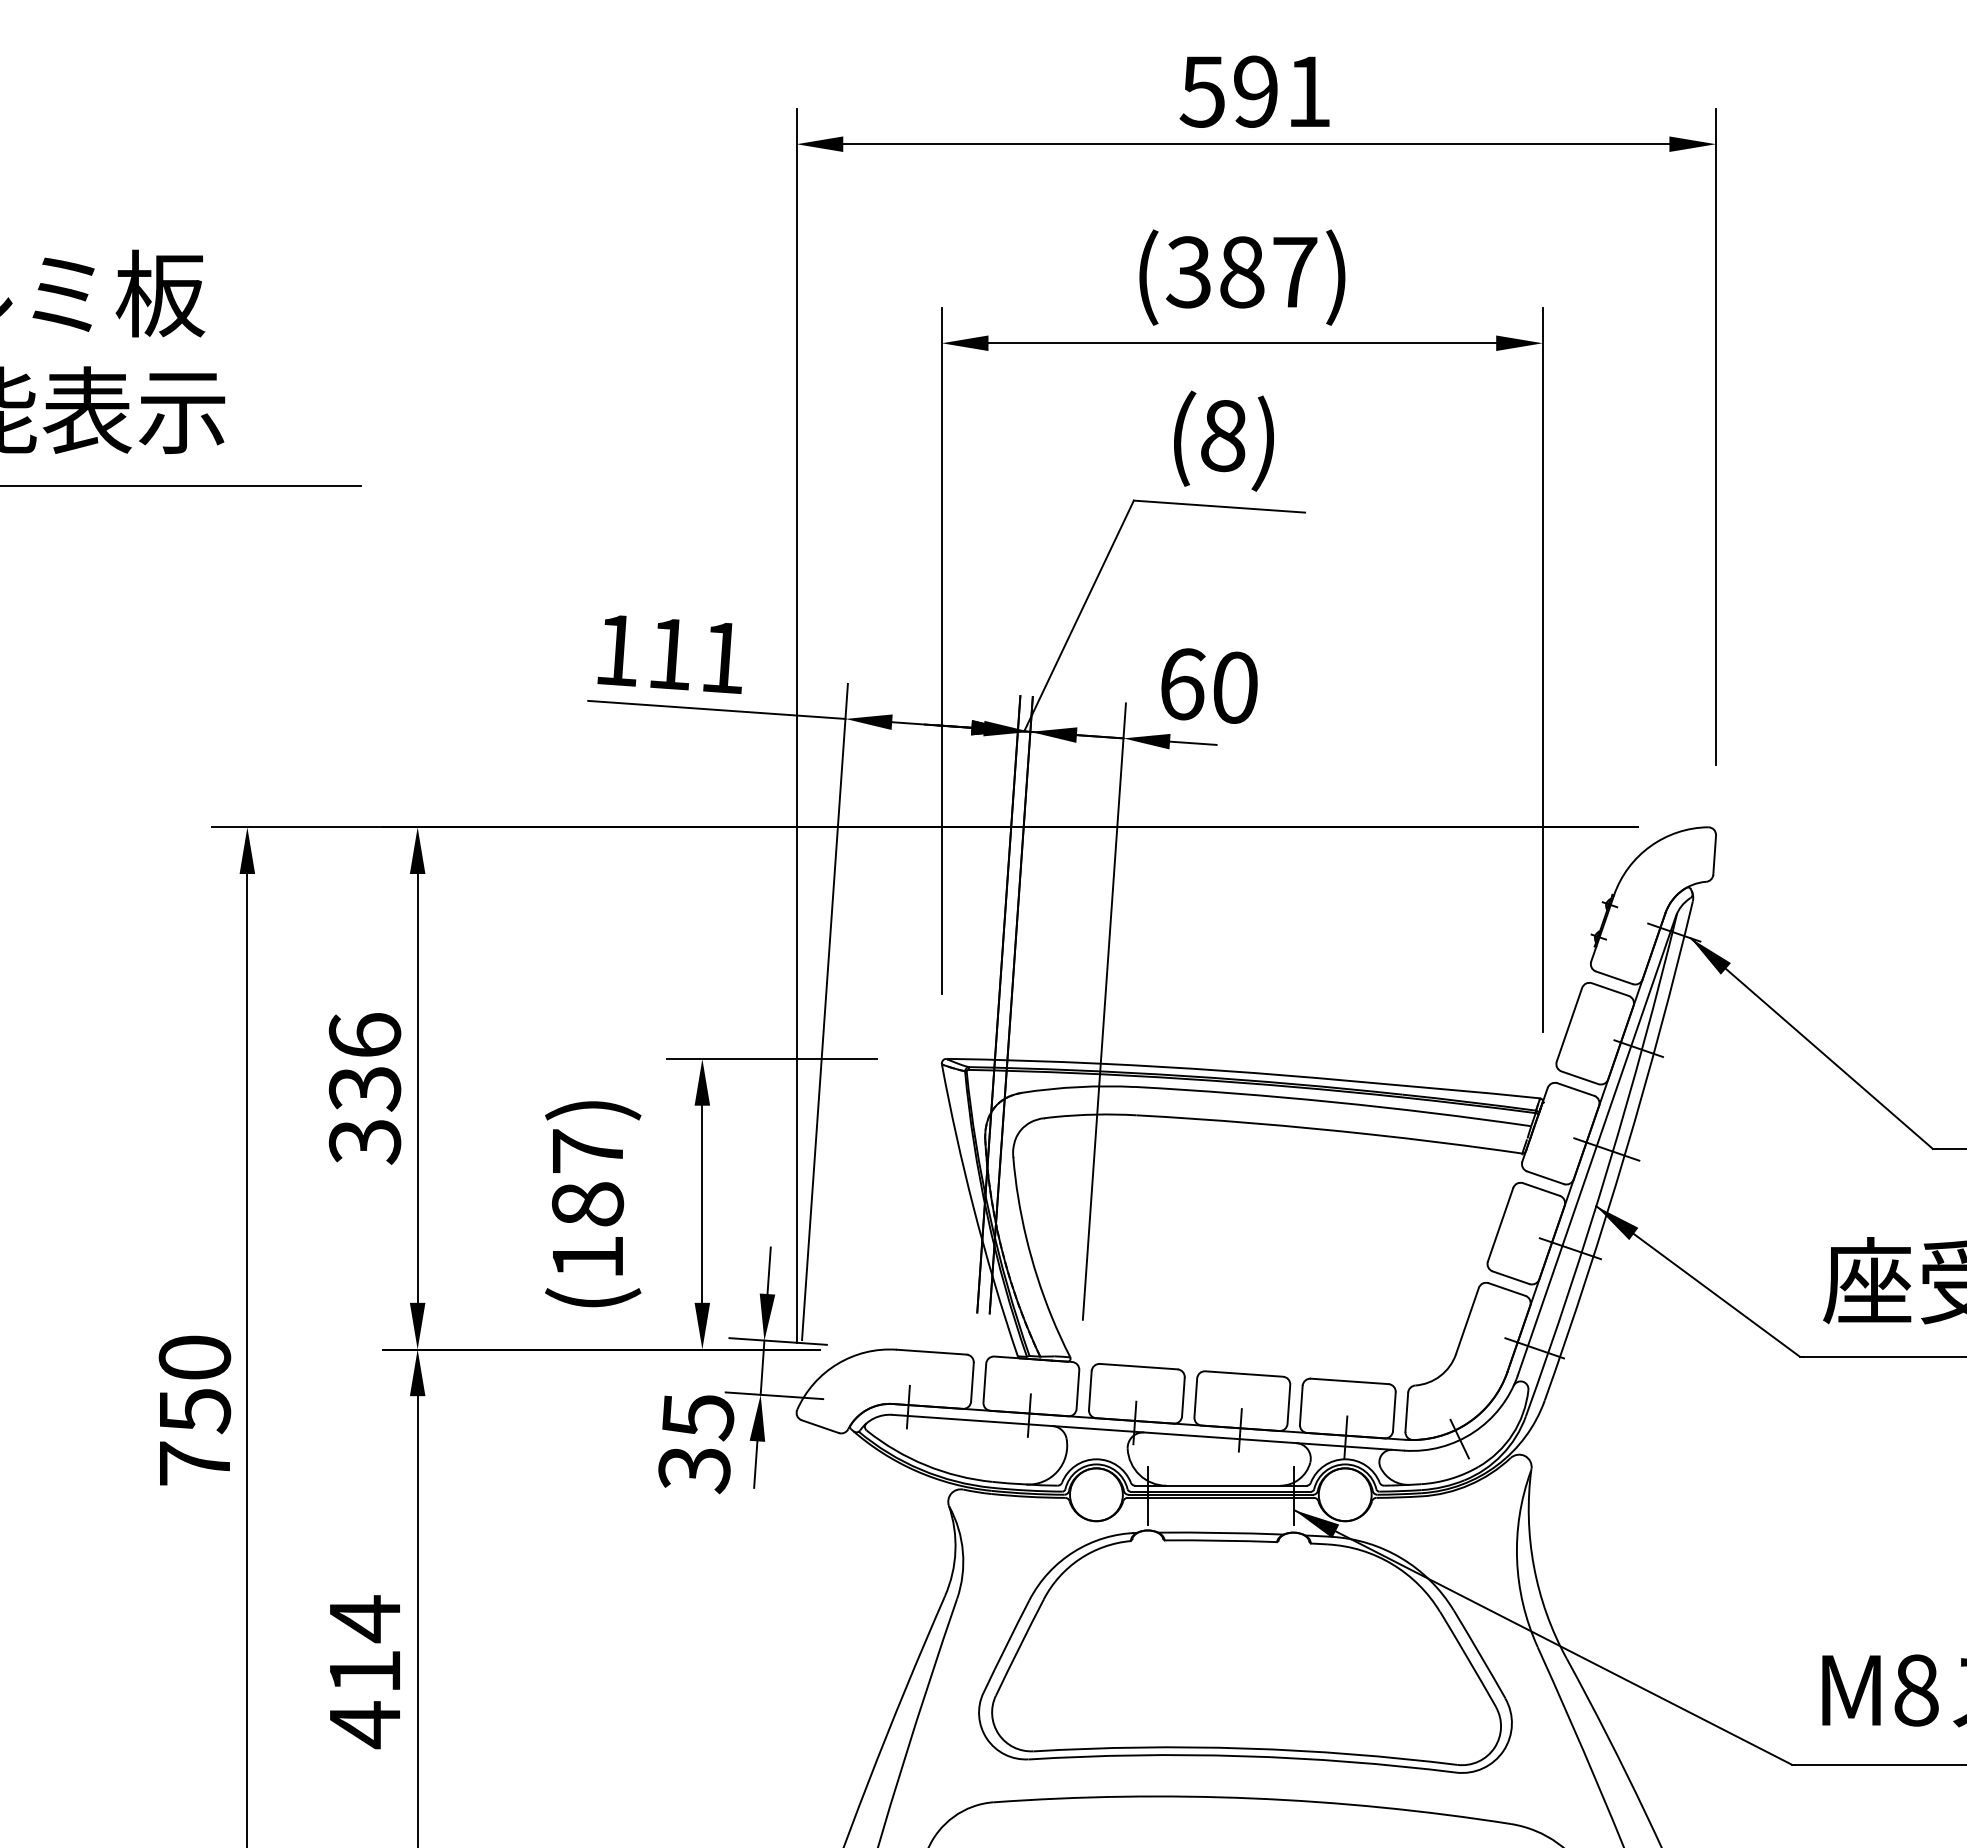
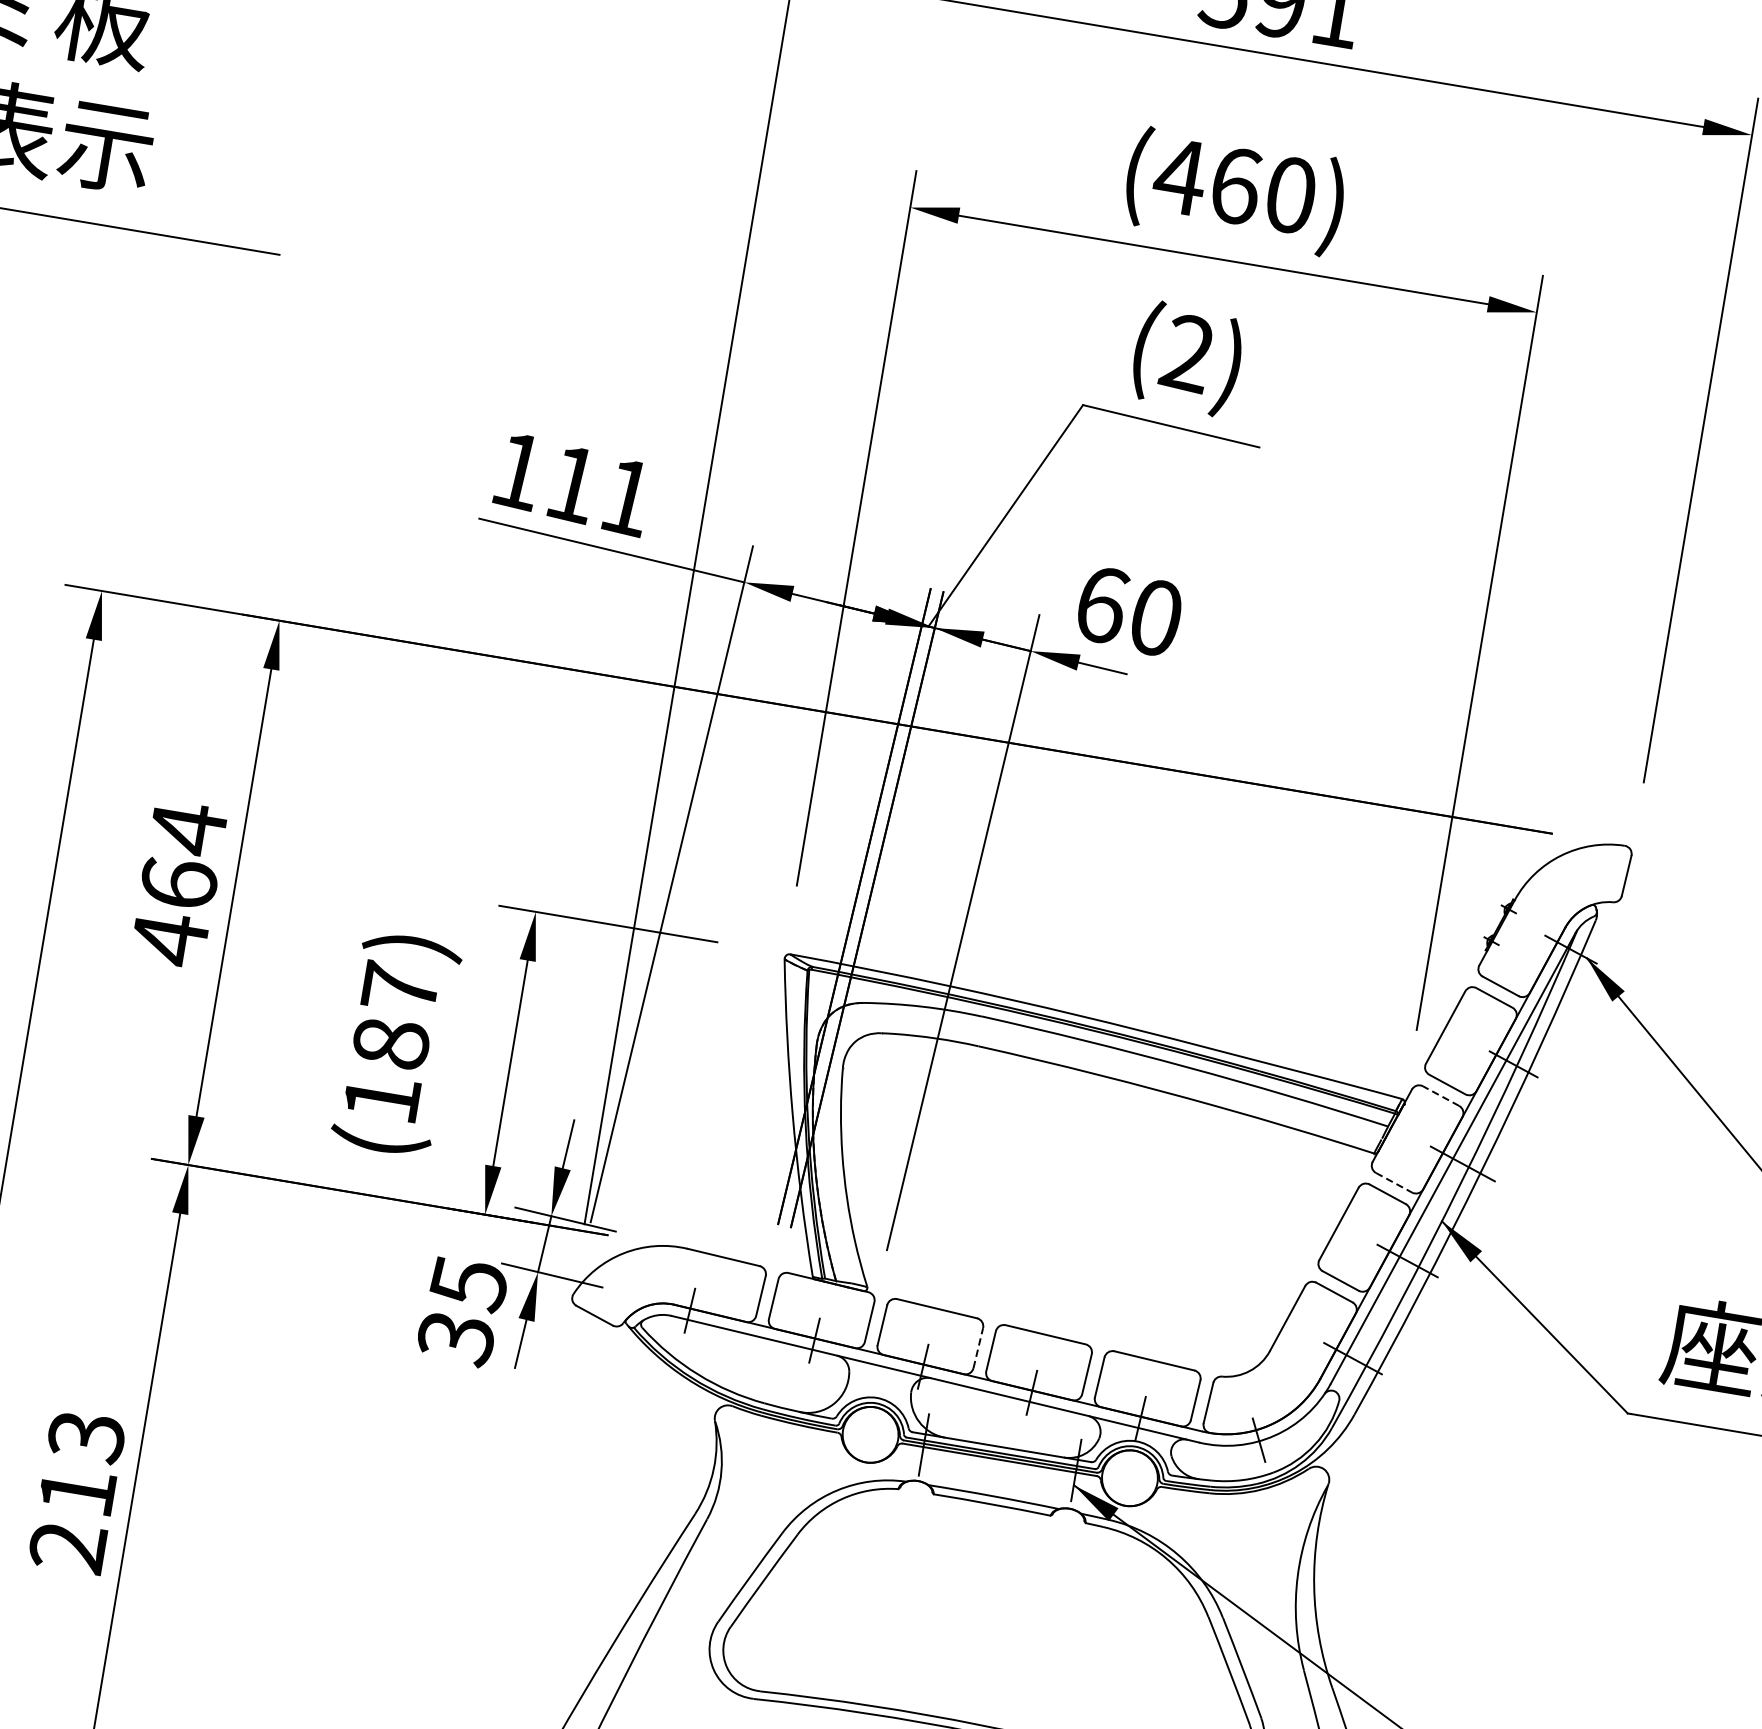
text: (1240, 272) -> (1233, 185), (387) -> (460)
text: (1222, 435) -> (1186, 352), (8) -> (2)
text: (364, 1088) -> (178, 883), 336 -> 464
line: (1575, 1089) -> (1440, 1095), solid -> dashed
line: (1546, 1177) -> (1395, 1182), solid -> dashed
line: (1183, 1396) -> (978, 1347), solid -> dashed
text: (364, 1672) -> (76, 1492), 414 -> 213

